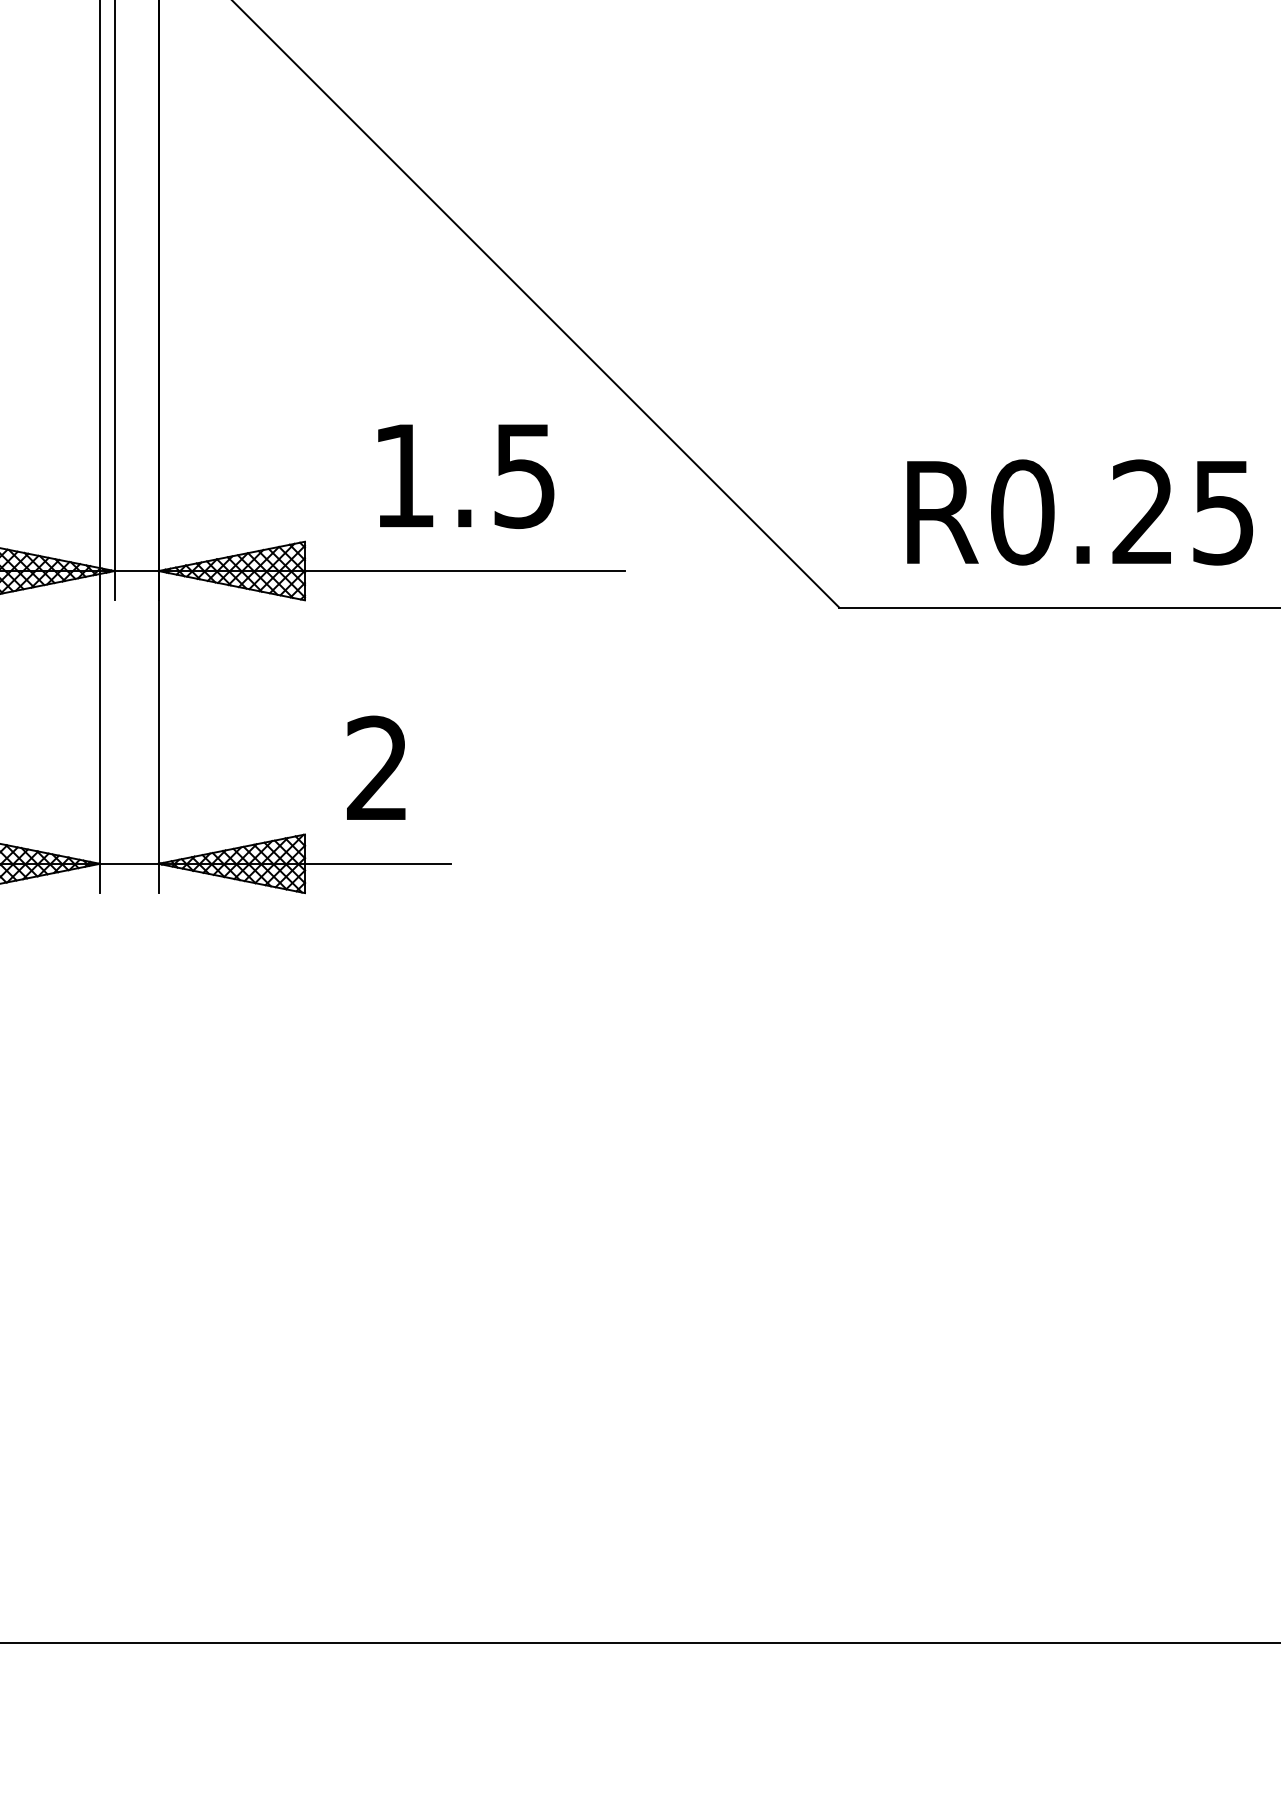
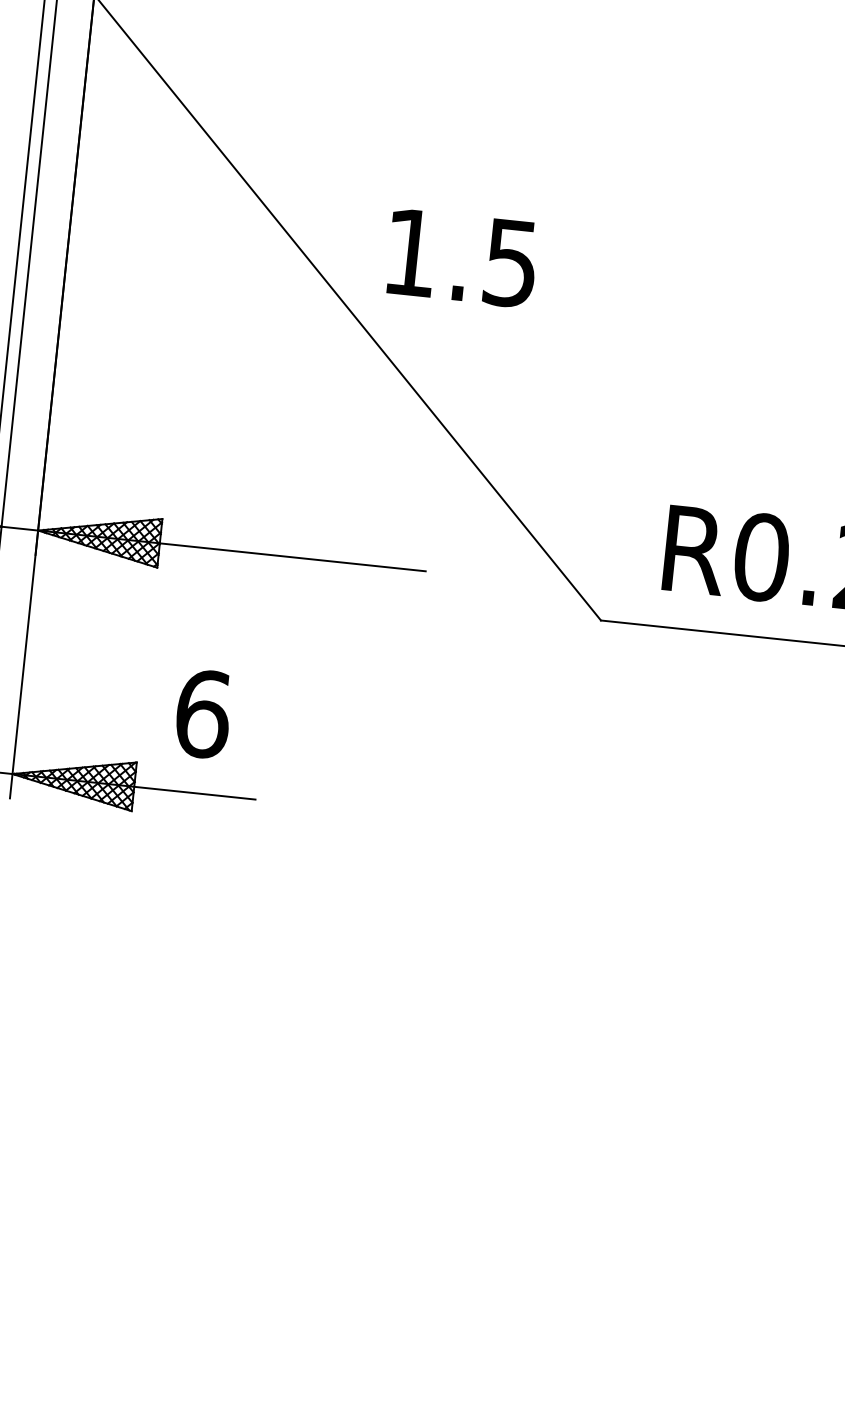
text: (466, 476) -> (462, 258), moved
text: (378, 768) -> (203, 713), 2 -> 6

